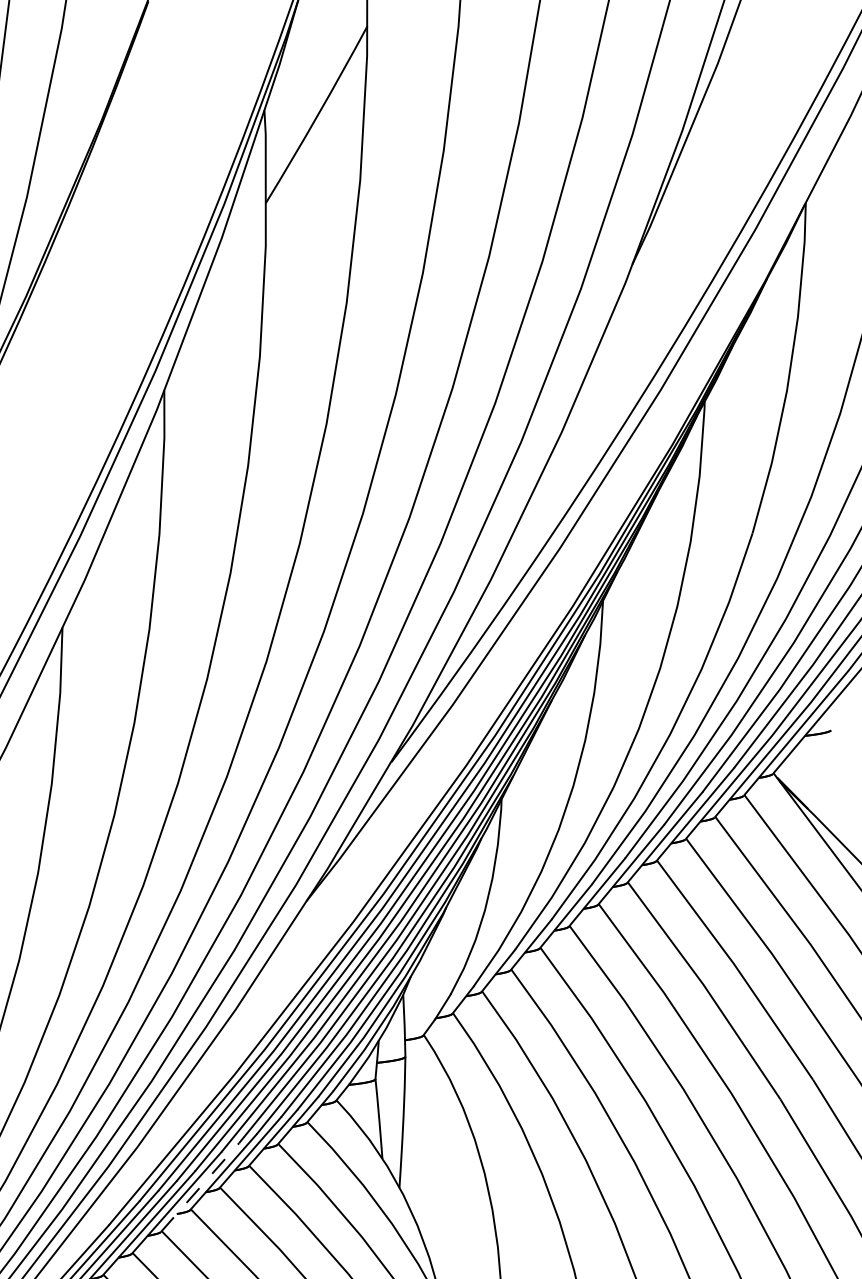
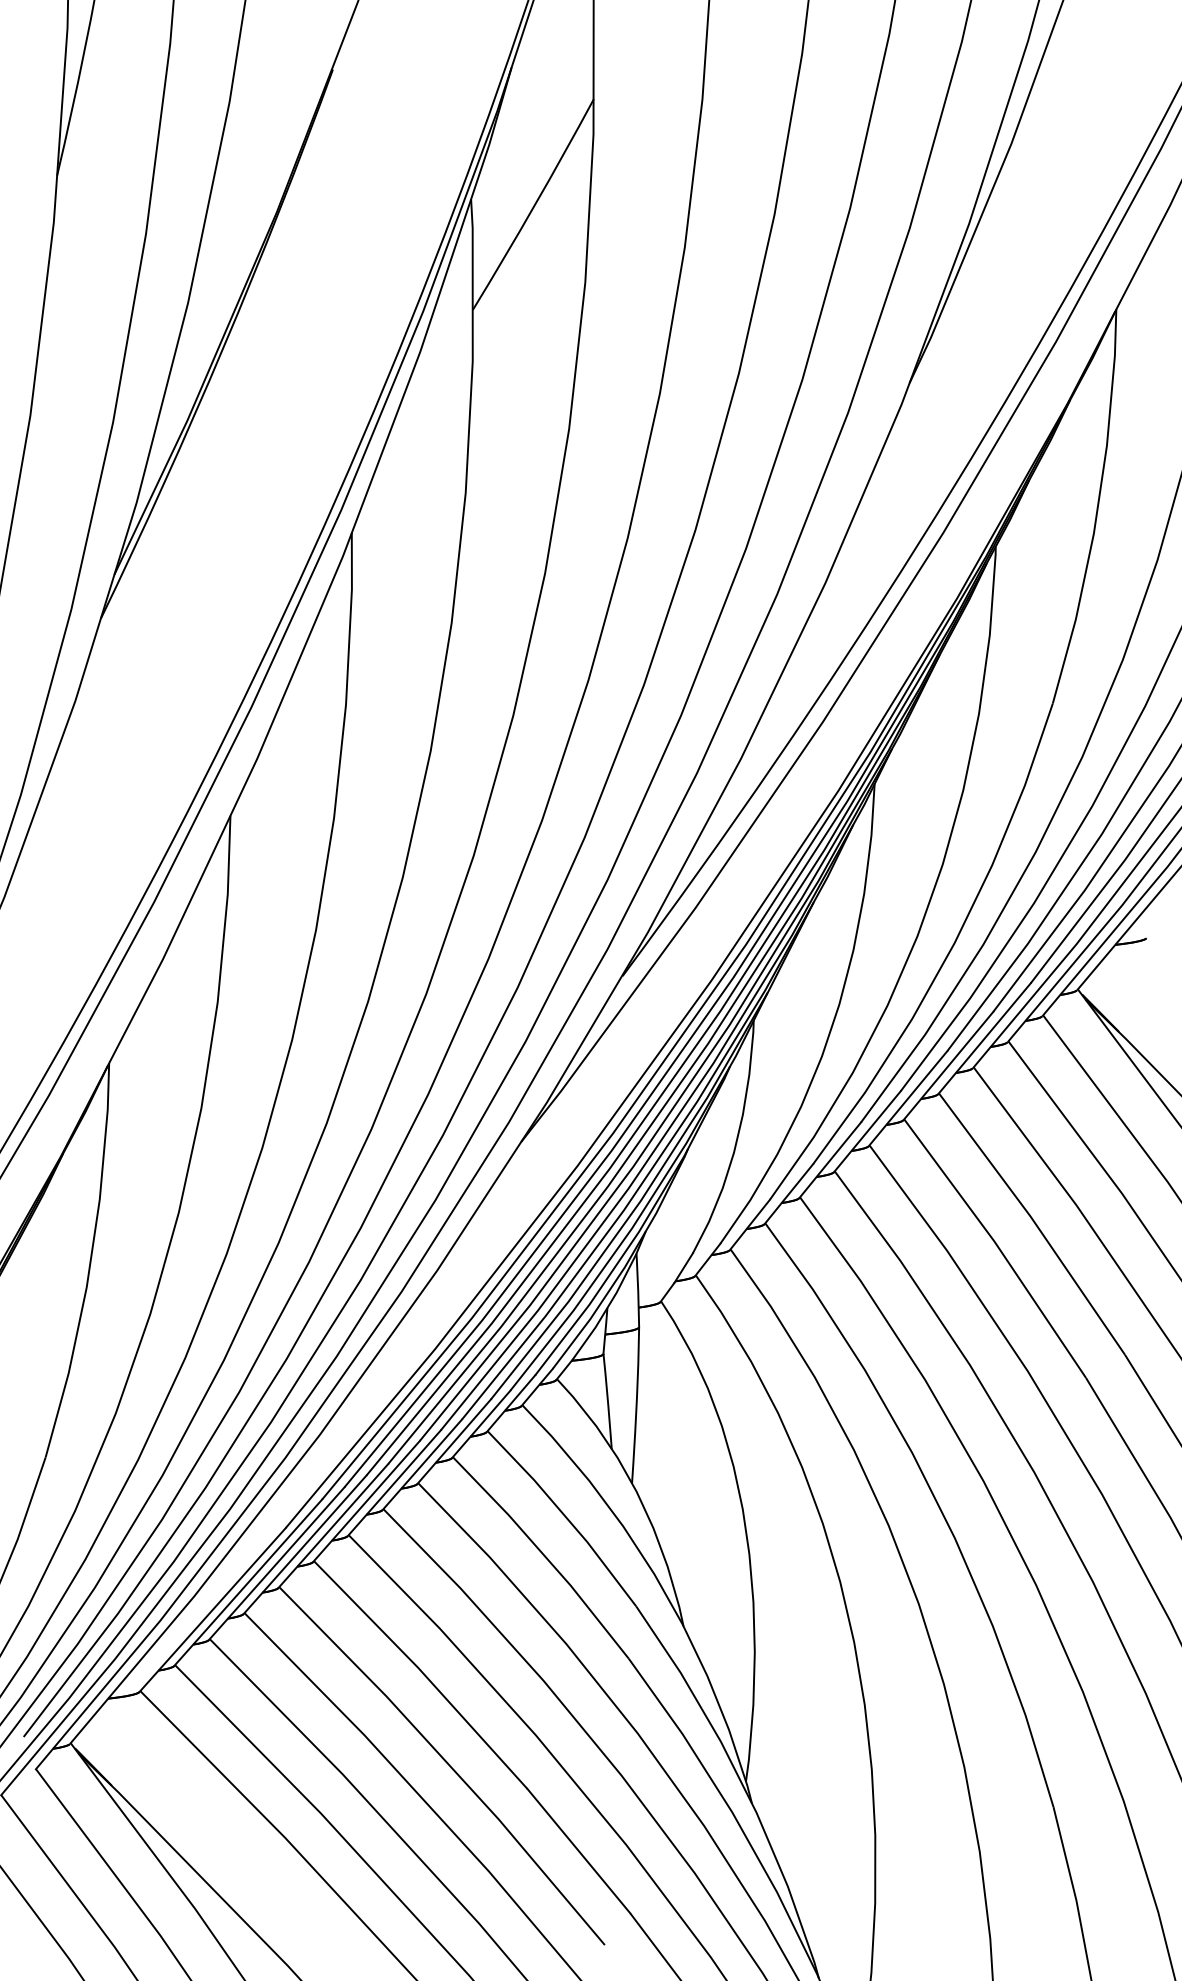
line: (200, 1187) -> (394, 1483), dashed -> solid

